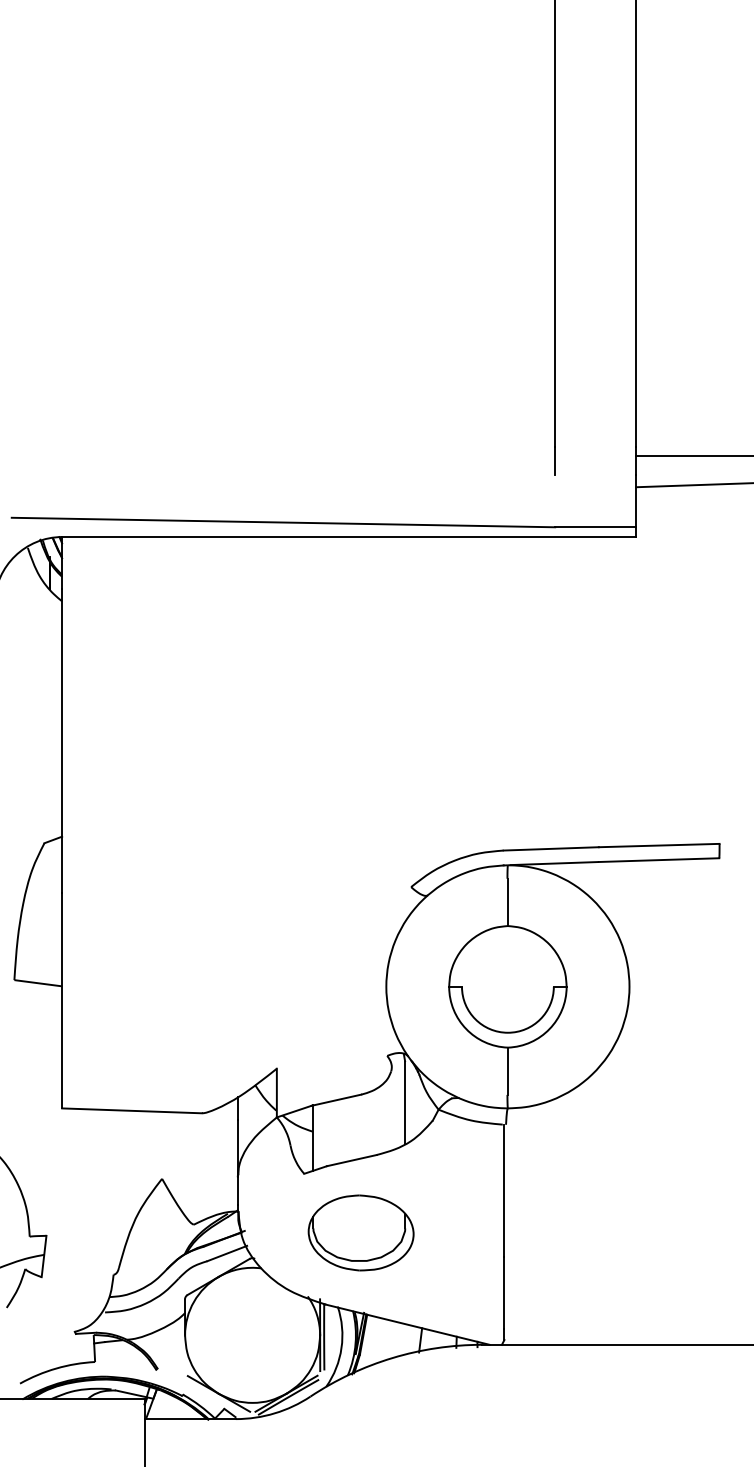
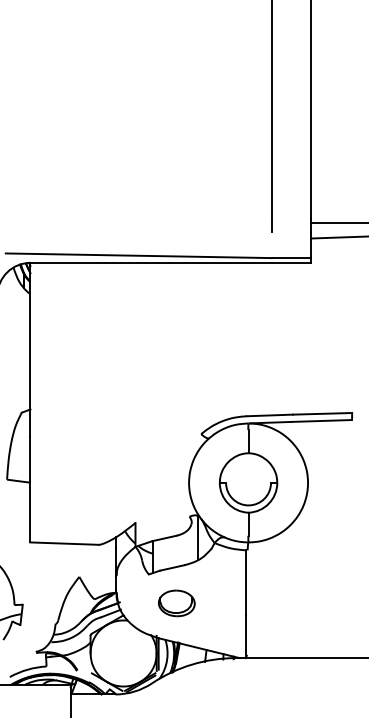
part: (360, 1233) -> (176, 603), size x0.7

